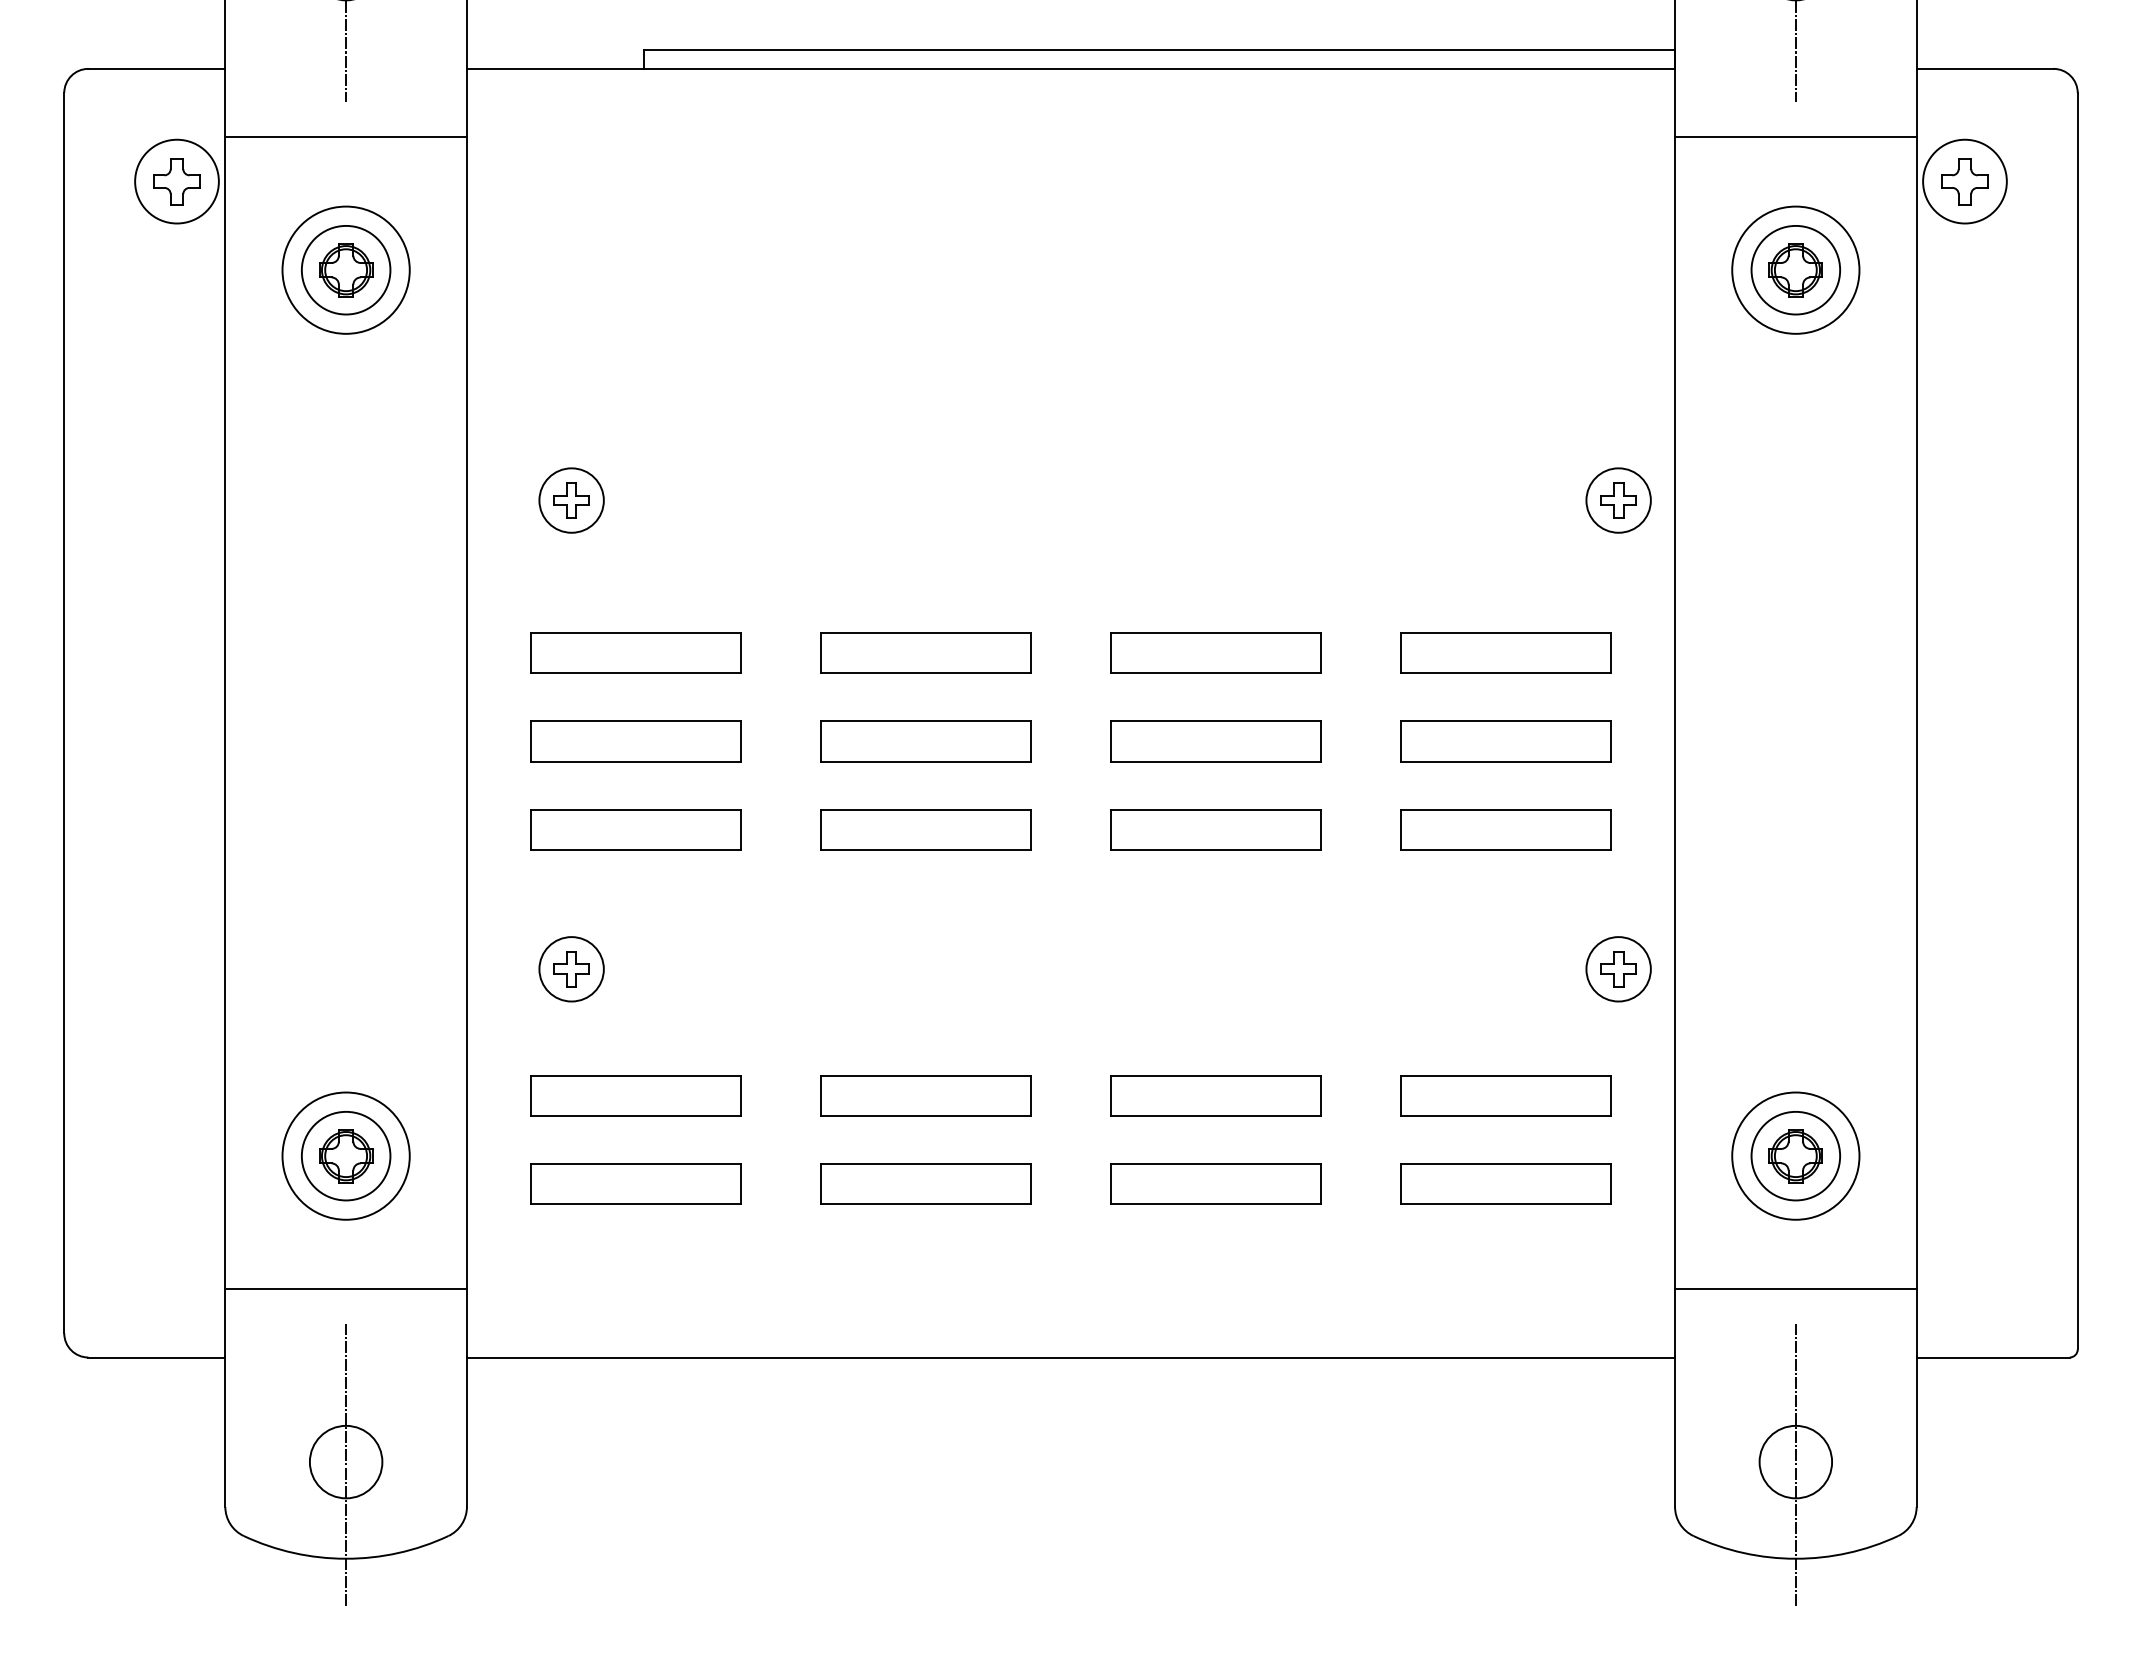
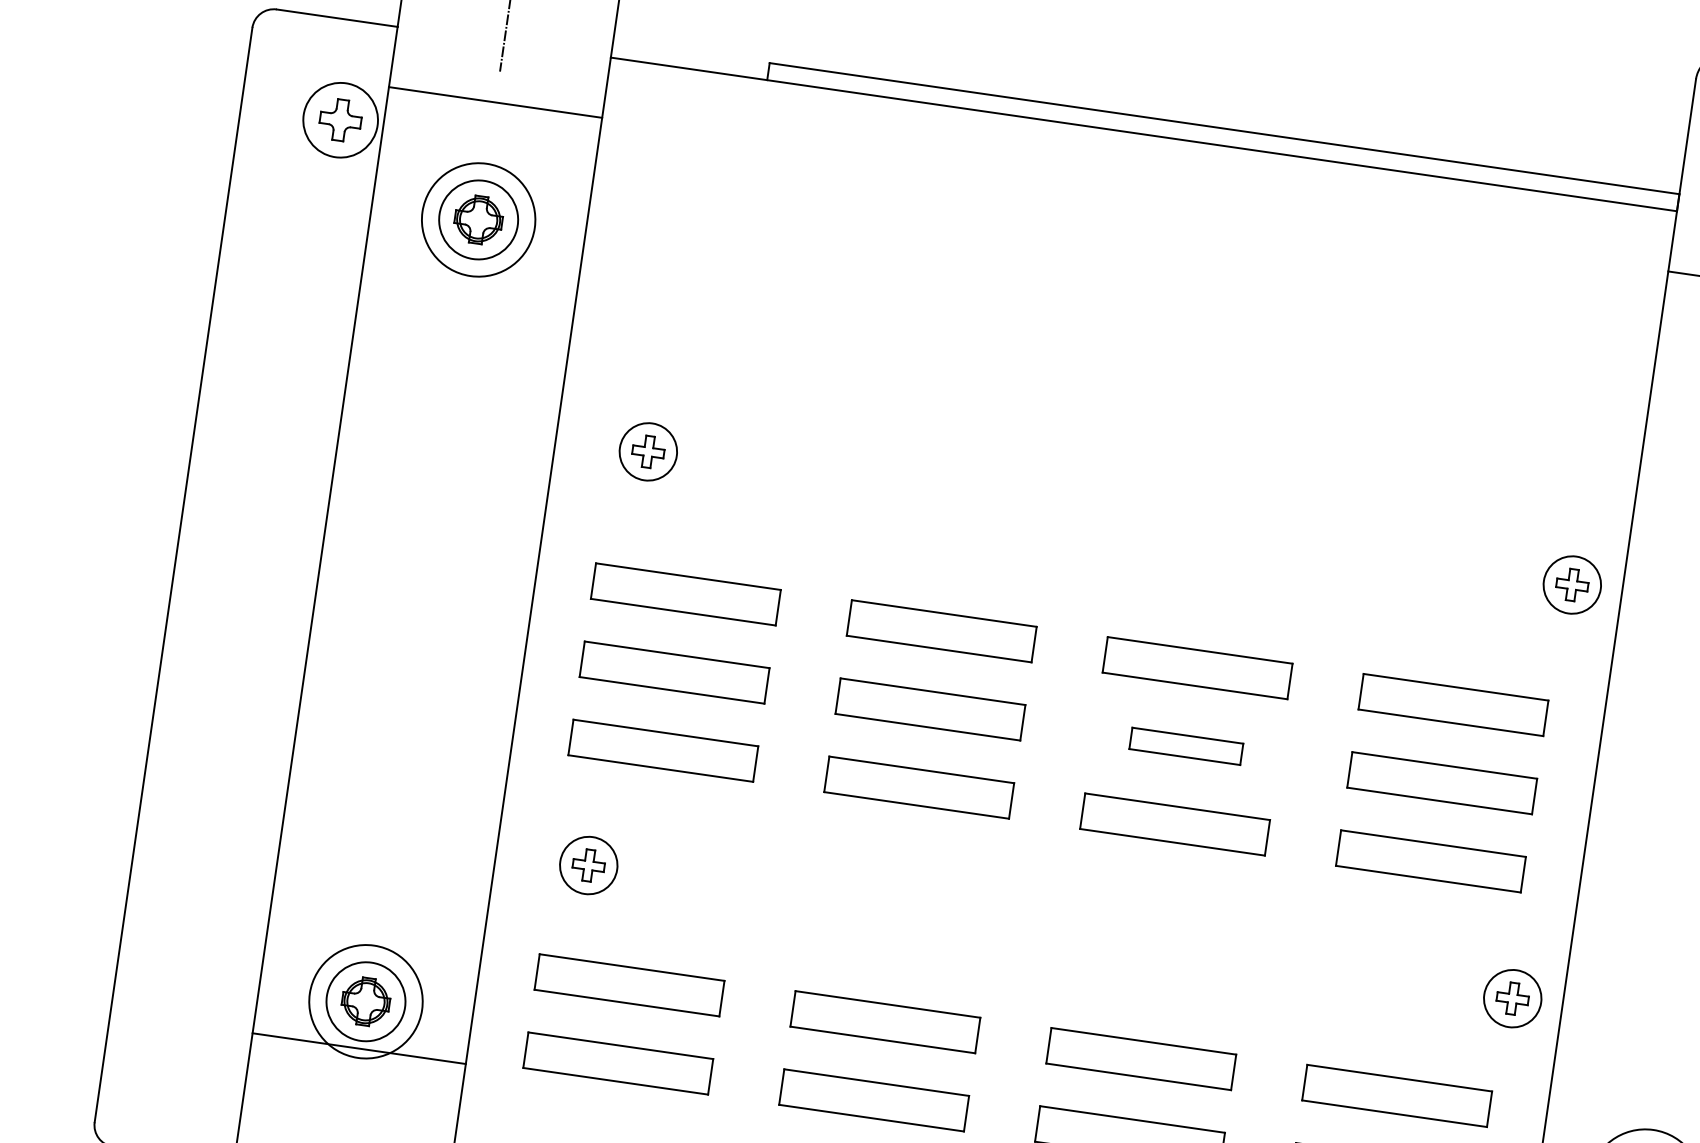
part: (1215, 741) -> (1185, 746), size x0.6
line: (345, 1289) -> (358, 1048), moved

